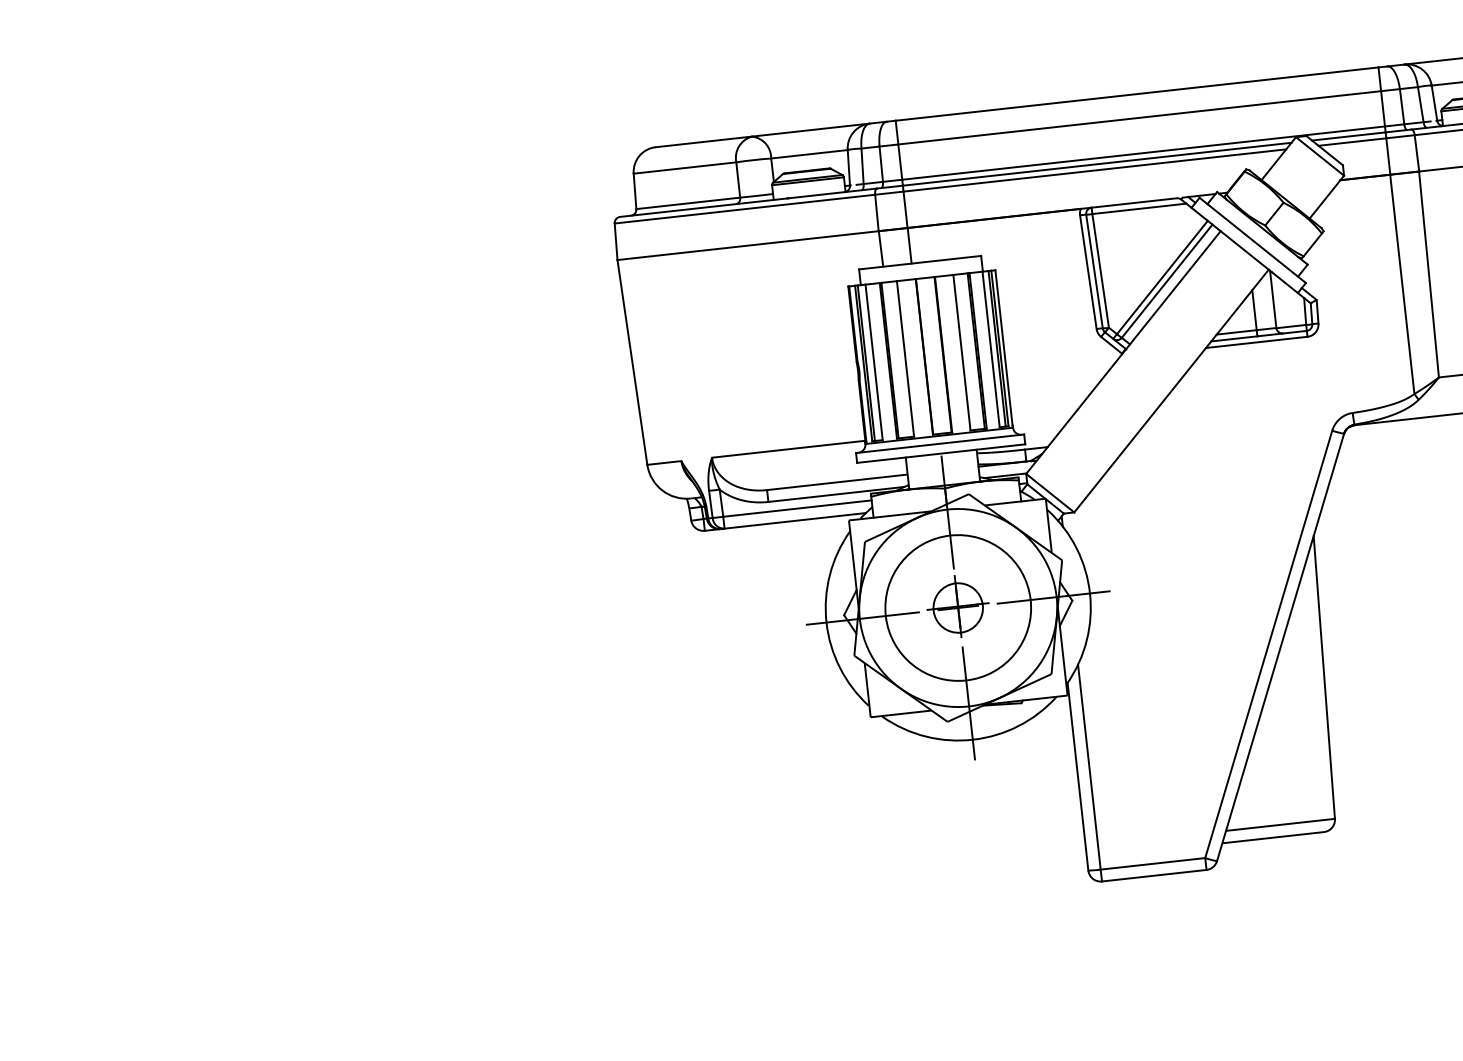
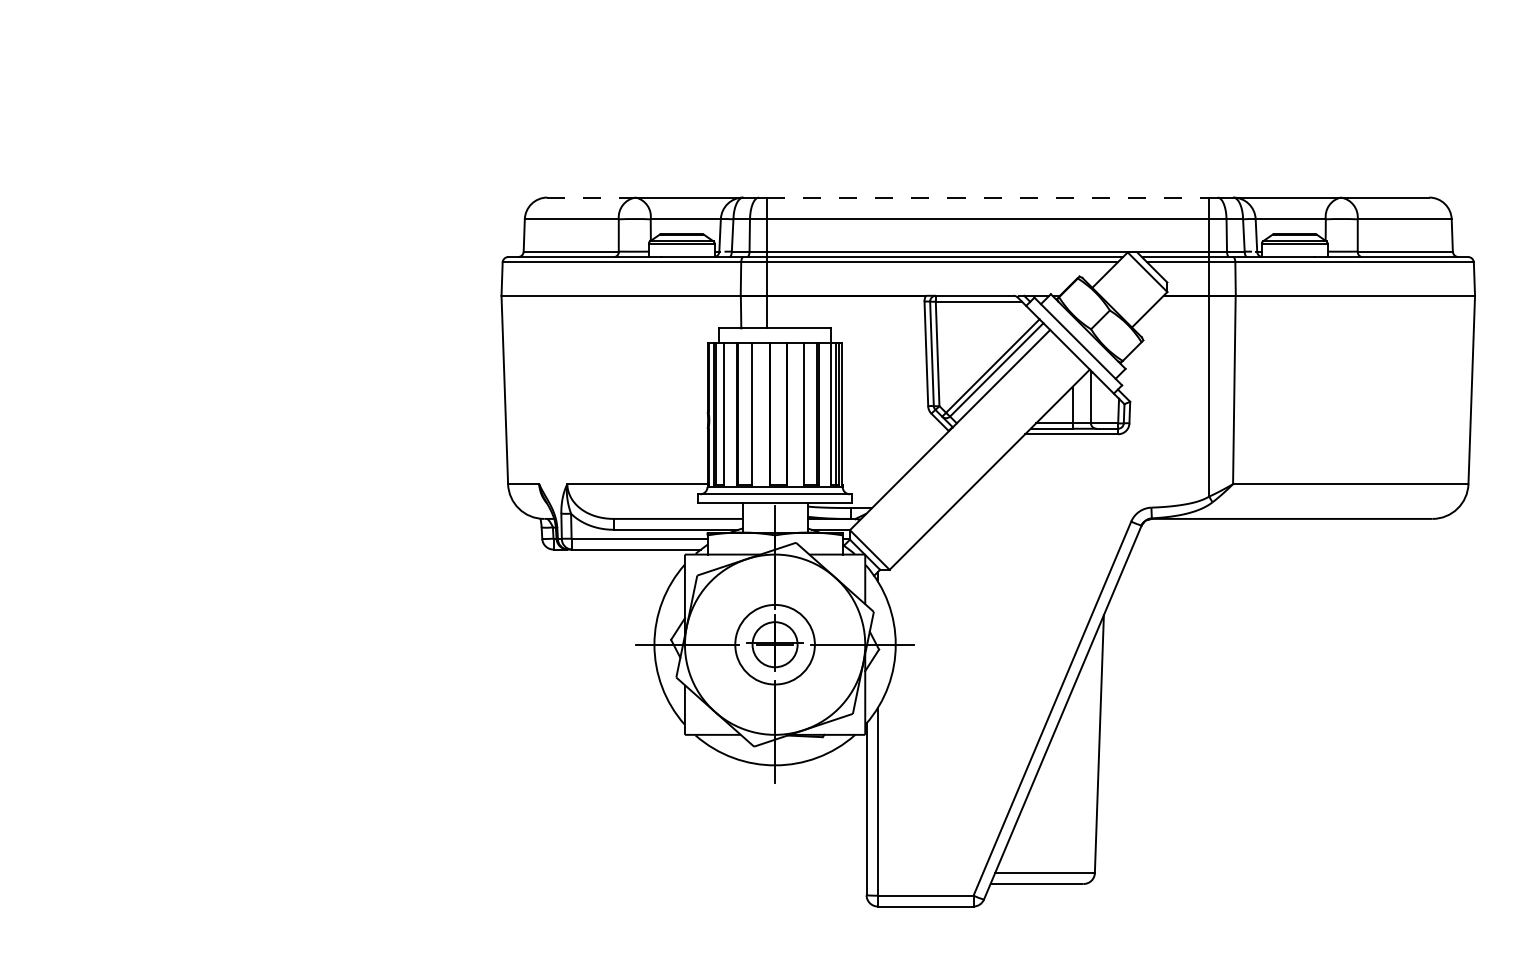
line: (1137, 93) -> (988, 197), solid -> dashed
line: (704, 141) -> (592, 197), solid -> dashed
circle: (957, 607) -> (774, 644), size x0.6

